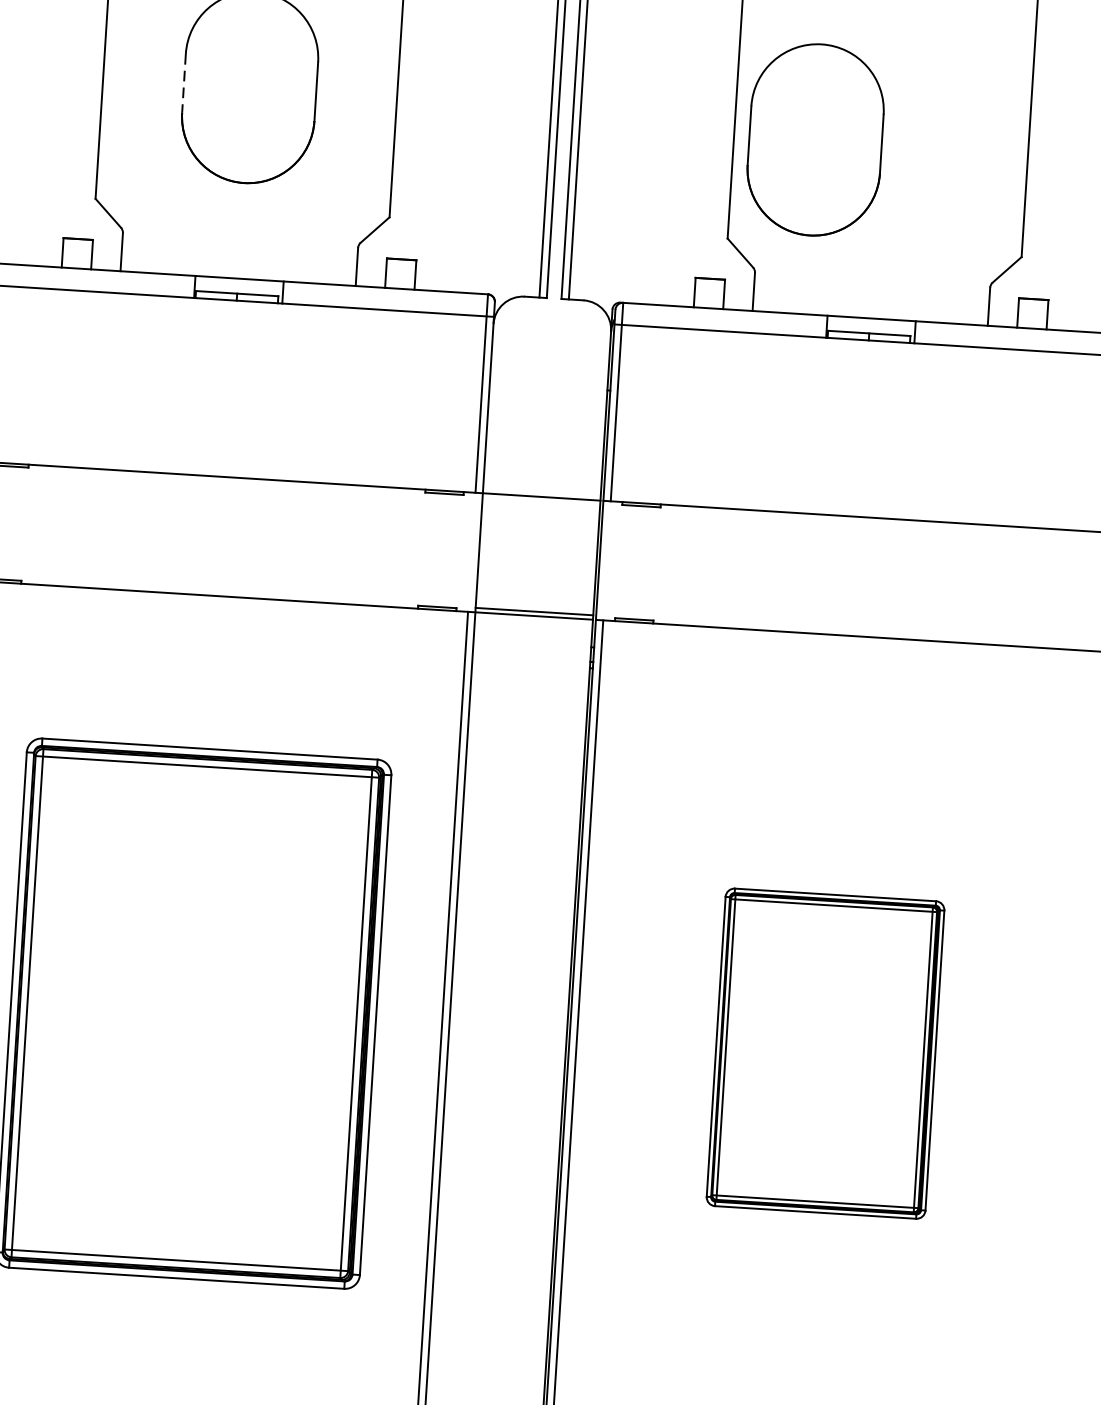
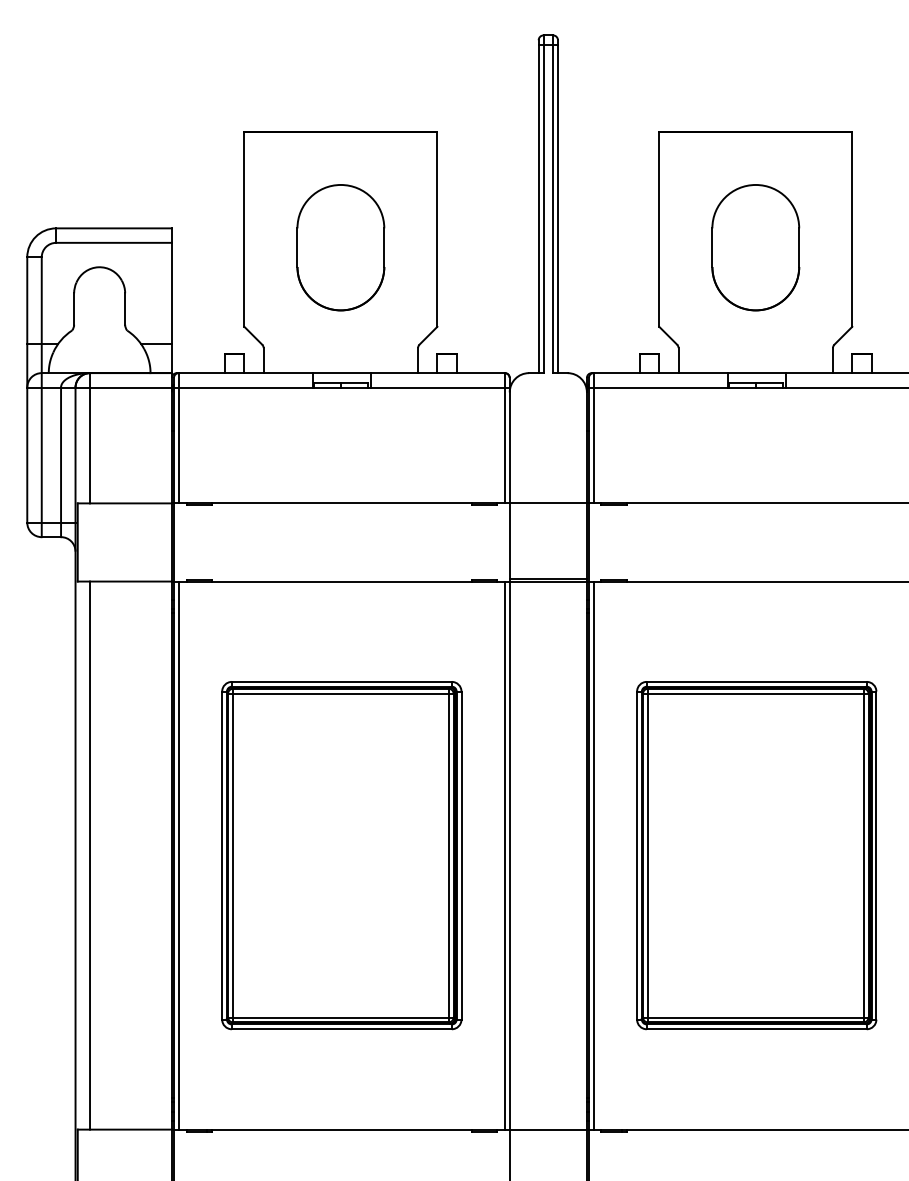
line: (183, 84) -> (297, 248), dashed -> solid
part: (815, 139) -> (755, 247), moved
part: (825, 1053) -> (756, 855), size x1.67

